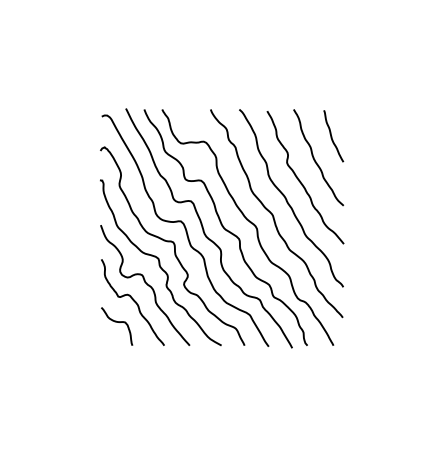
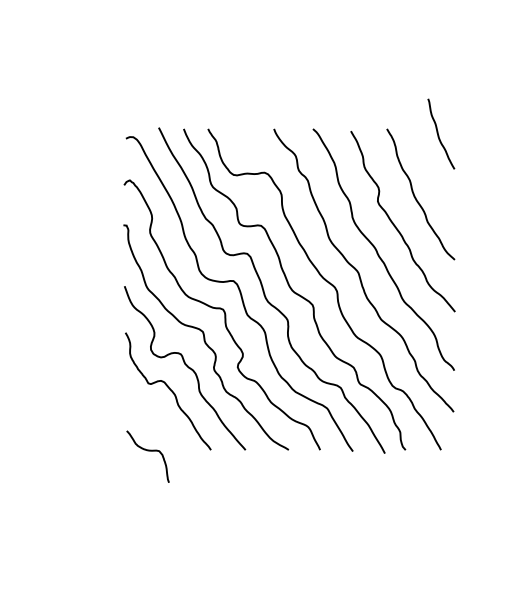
curve: (332, 136) -> (439, 134), moved
curve: (117, 322) -> (148, 451), moved

